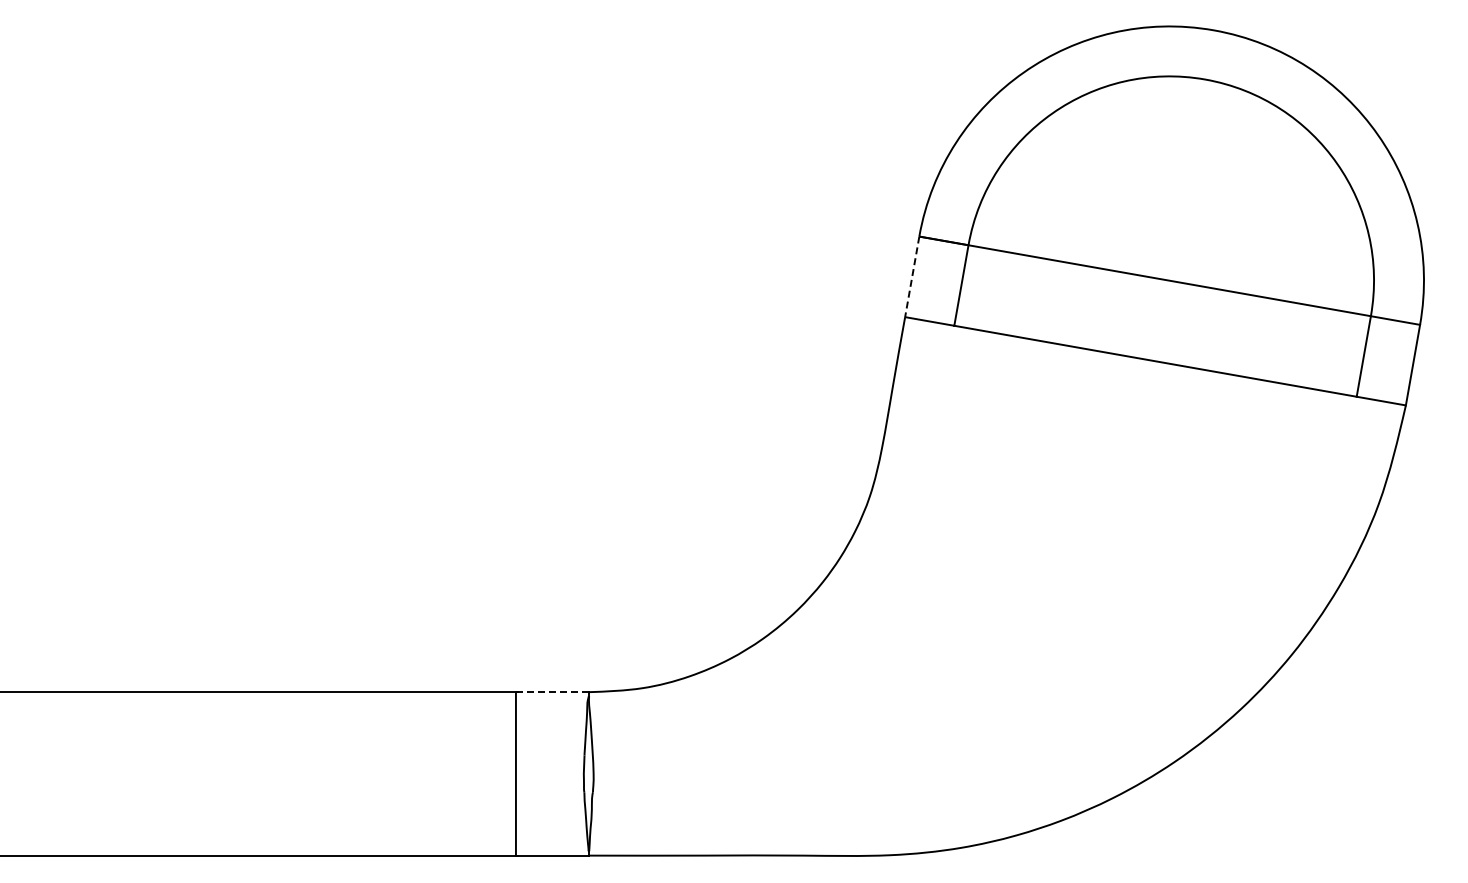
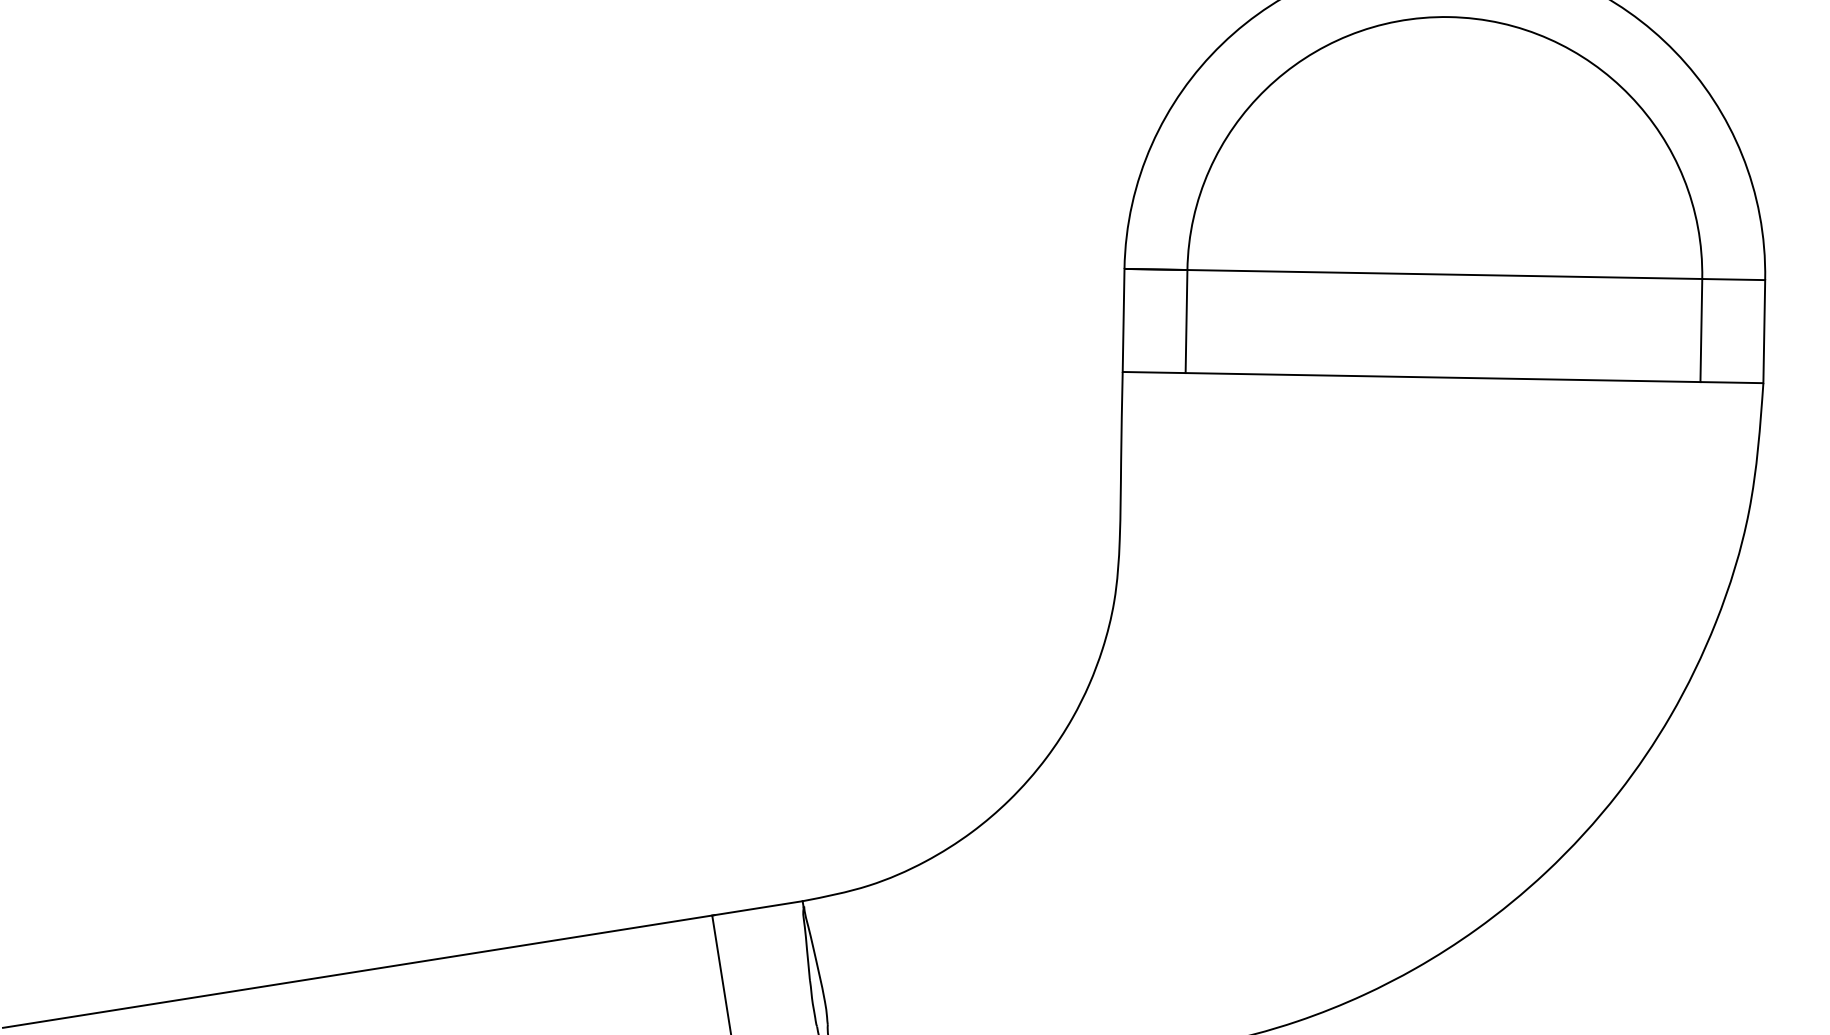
line: (912, 276) -> (1123, 319), dashed -> solid
line: (551, 692) -> (756, 908), dashed -> solid

